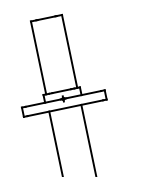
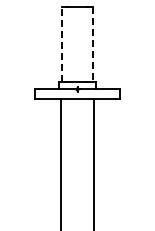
line: (69, 51) -> (93, 44), solid -> dashed
line: (38, 57) -> (61, 43), solid -> dashed

